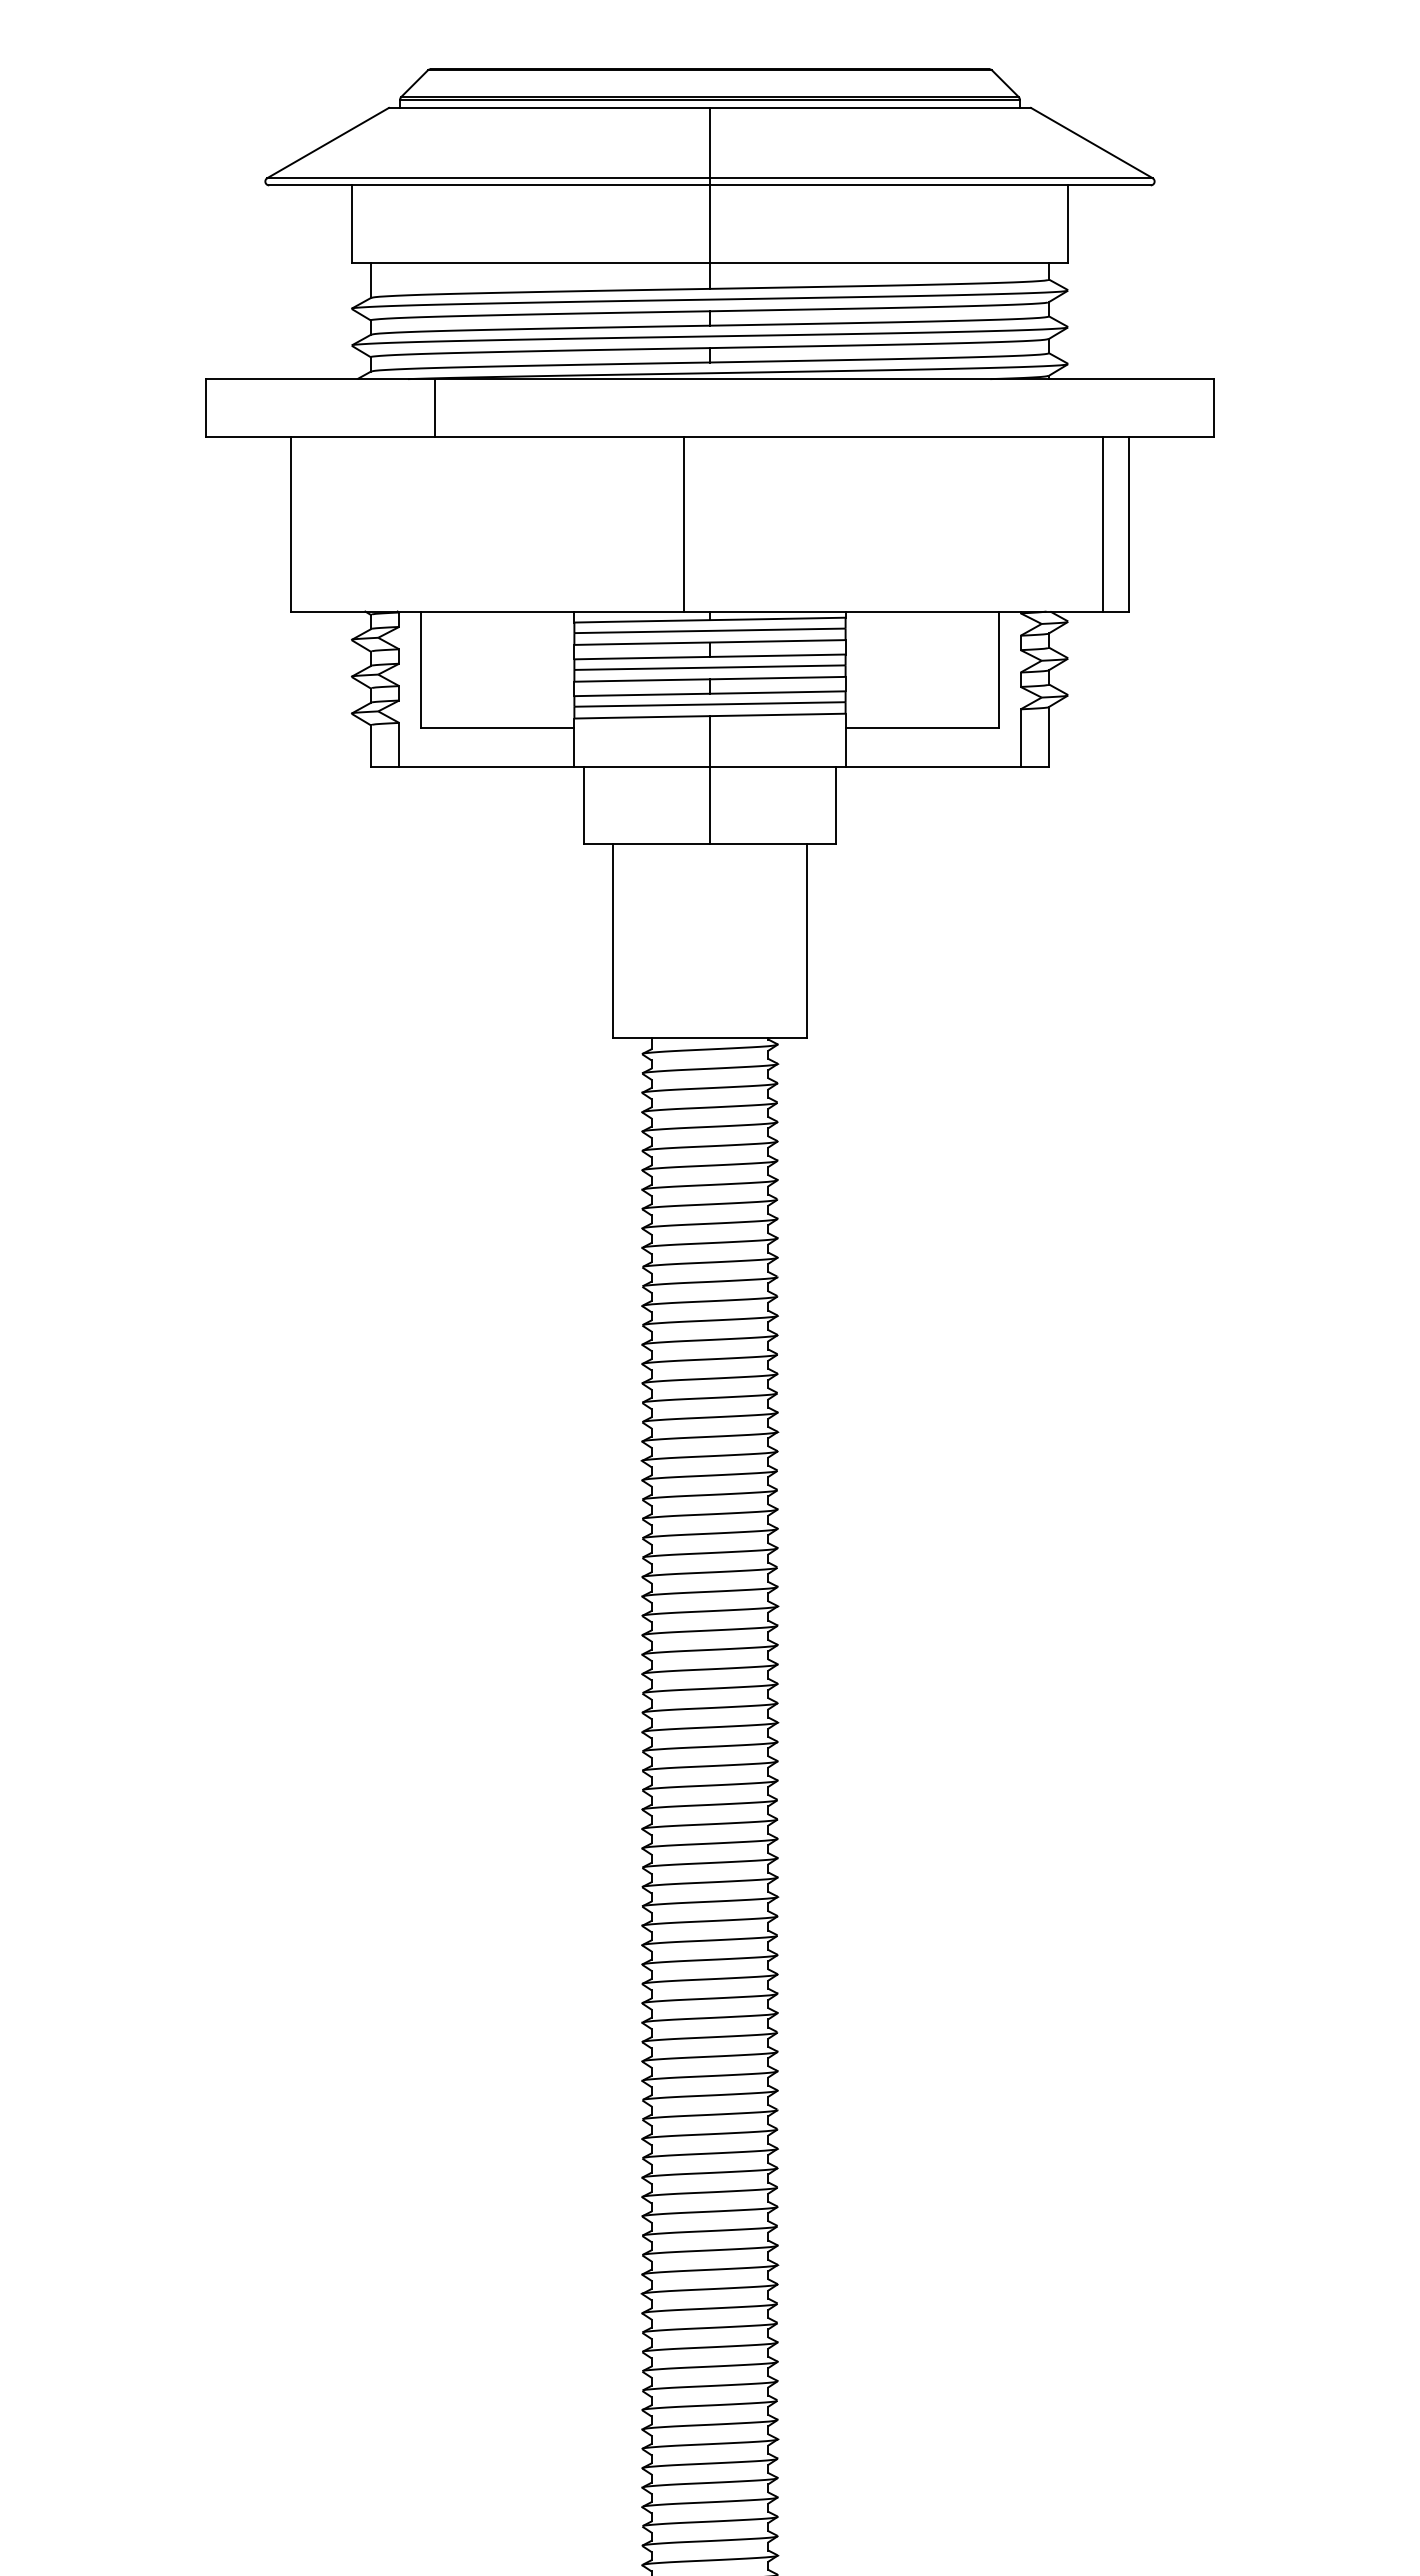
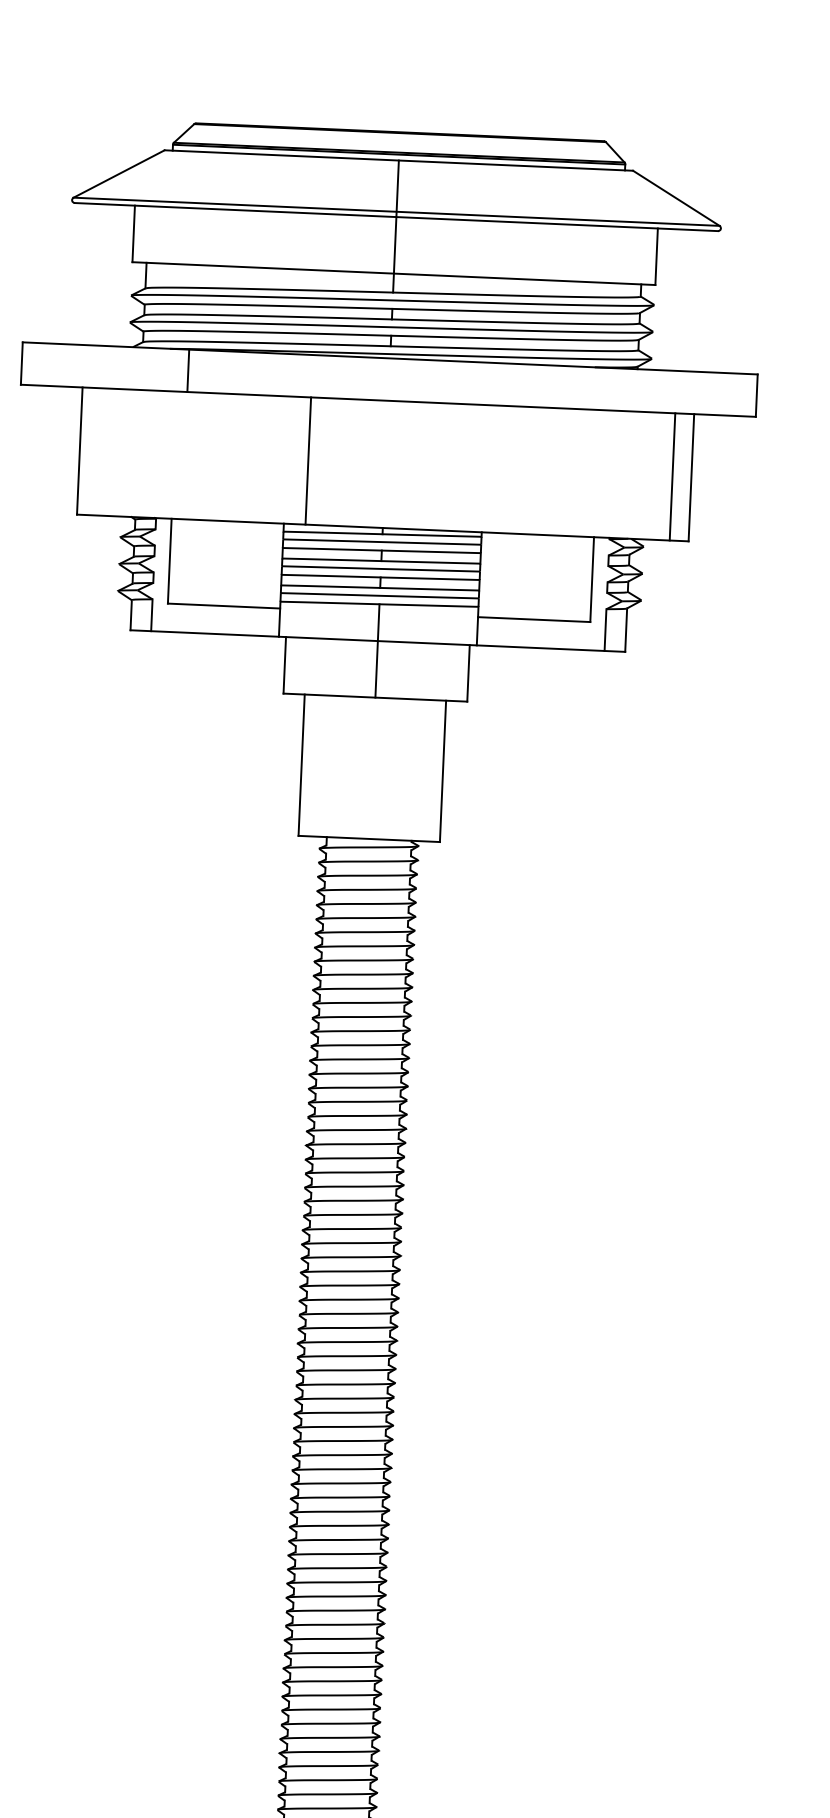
line: (684, 524) -> (308, 461), moved

